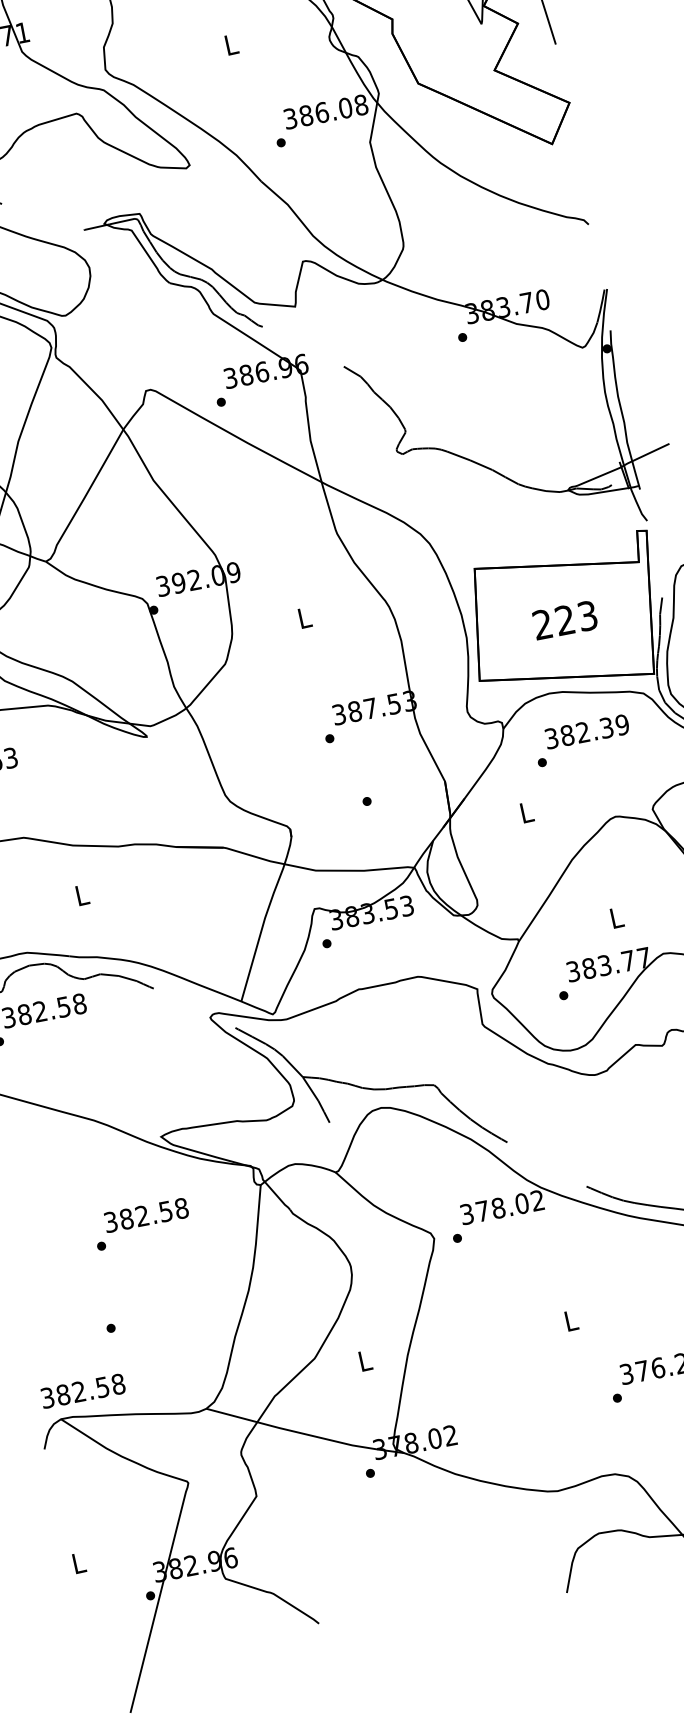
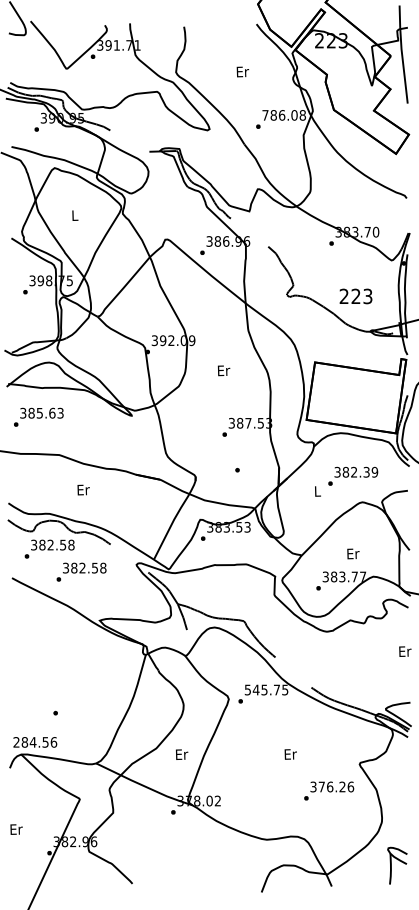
text: (230, 43) -> (242, 71), L -> Er
text: (290, 118) -> (265, 115), 386.08 -> 786.08
text: (304, 617) -> (223, 370), L -> Er
text: (564, 620) -> (355, 296), moved
text: (582, 738) -> (353, 475), moved
text: (82, 894) -> (83, 489), L -> Er
text: (617, 916) -> (353, 553), L -> Er
text: (502, 1206) -> (266, 689), 378.02 -> 545.75
text: (141, 1222) -> (81, 571), moved
text: (571, 1320) -> (290, 754), L -> Er
text: (364, 1360) -> (181, 754), L -> Er
text: (83, 1391) -> (35, 742), 382.58 -> 284.56
text: (79, 1563) -> (16, 829), L -> Er

